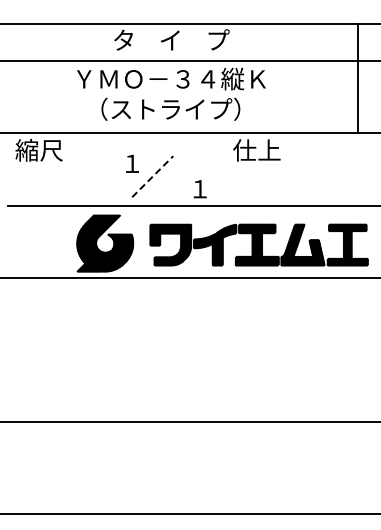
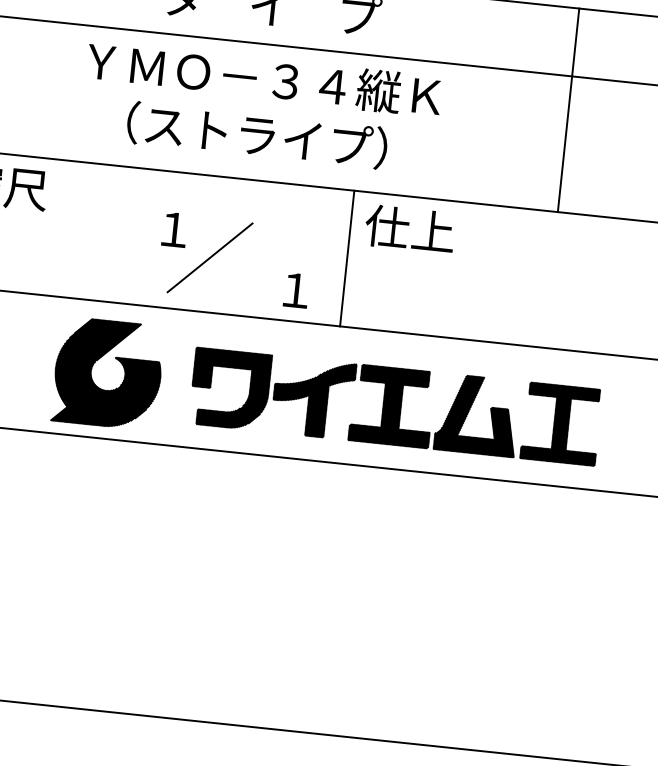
line: (358, 78) -> (569, 109), moved
line: (225, 169) -> (347, 258), added
line: (153, 176) -> (211, 257), dashed -> solid

